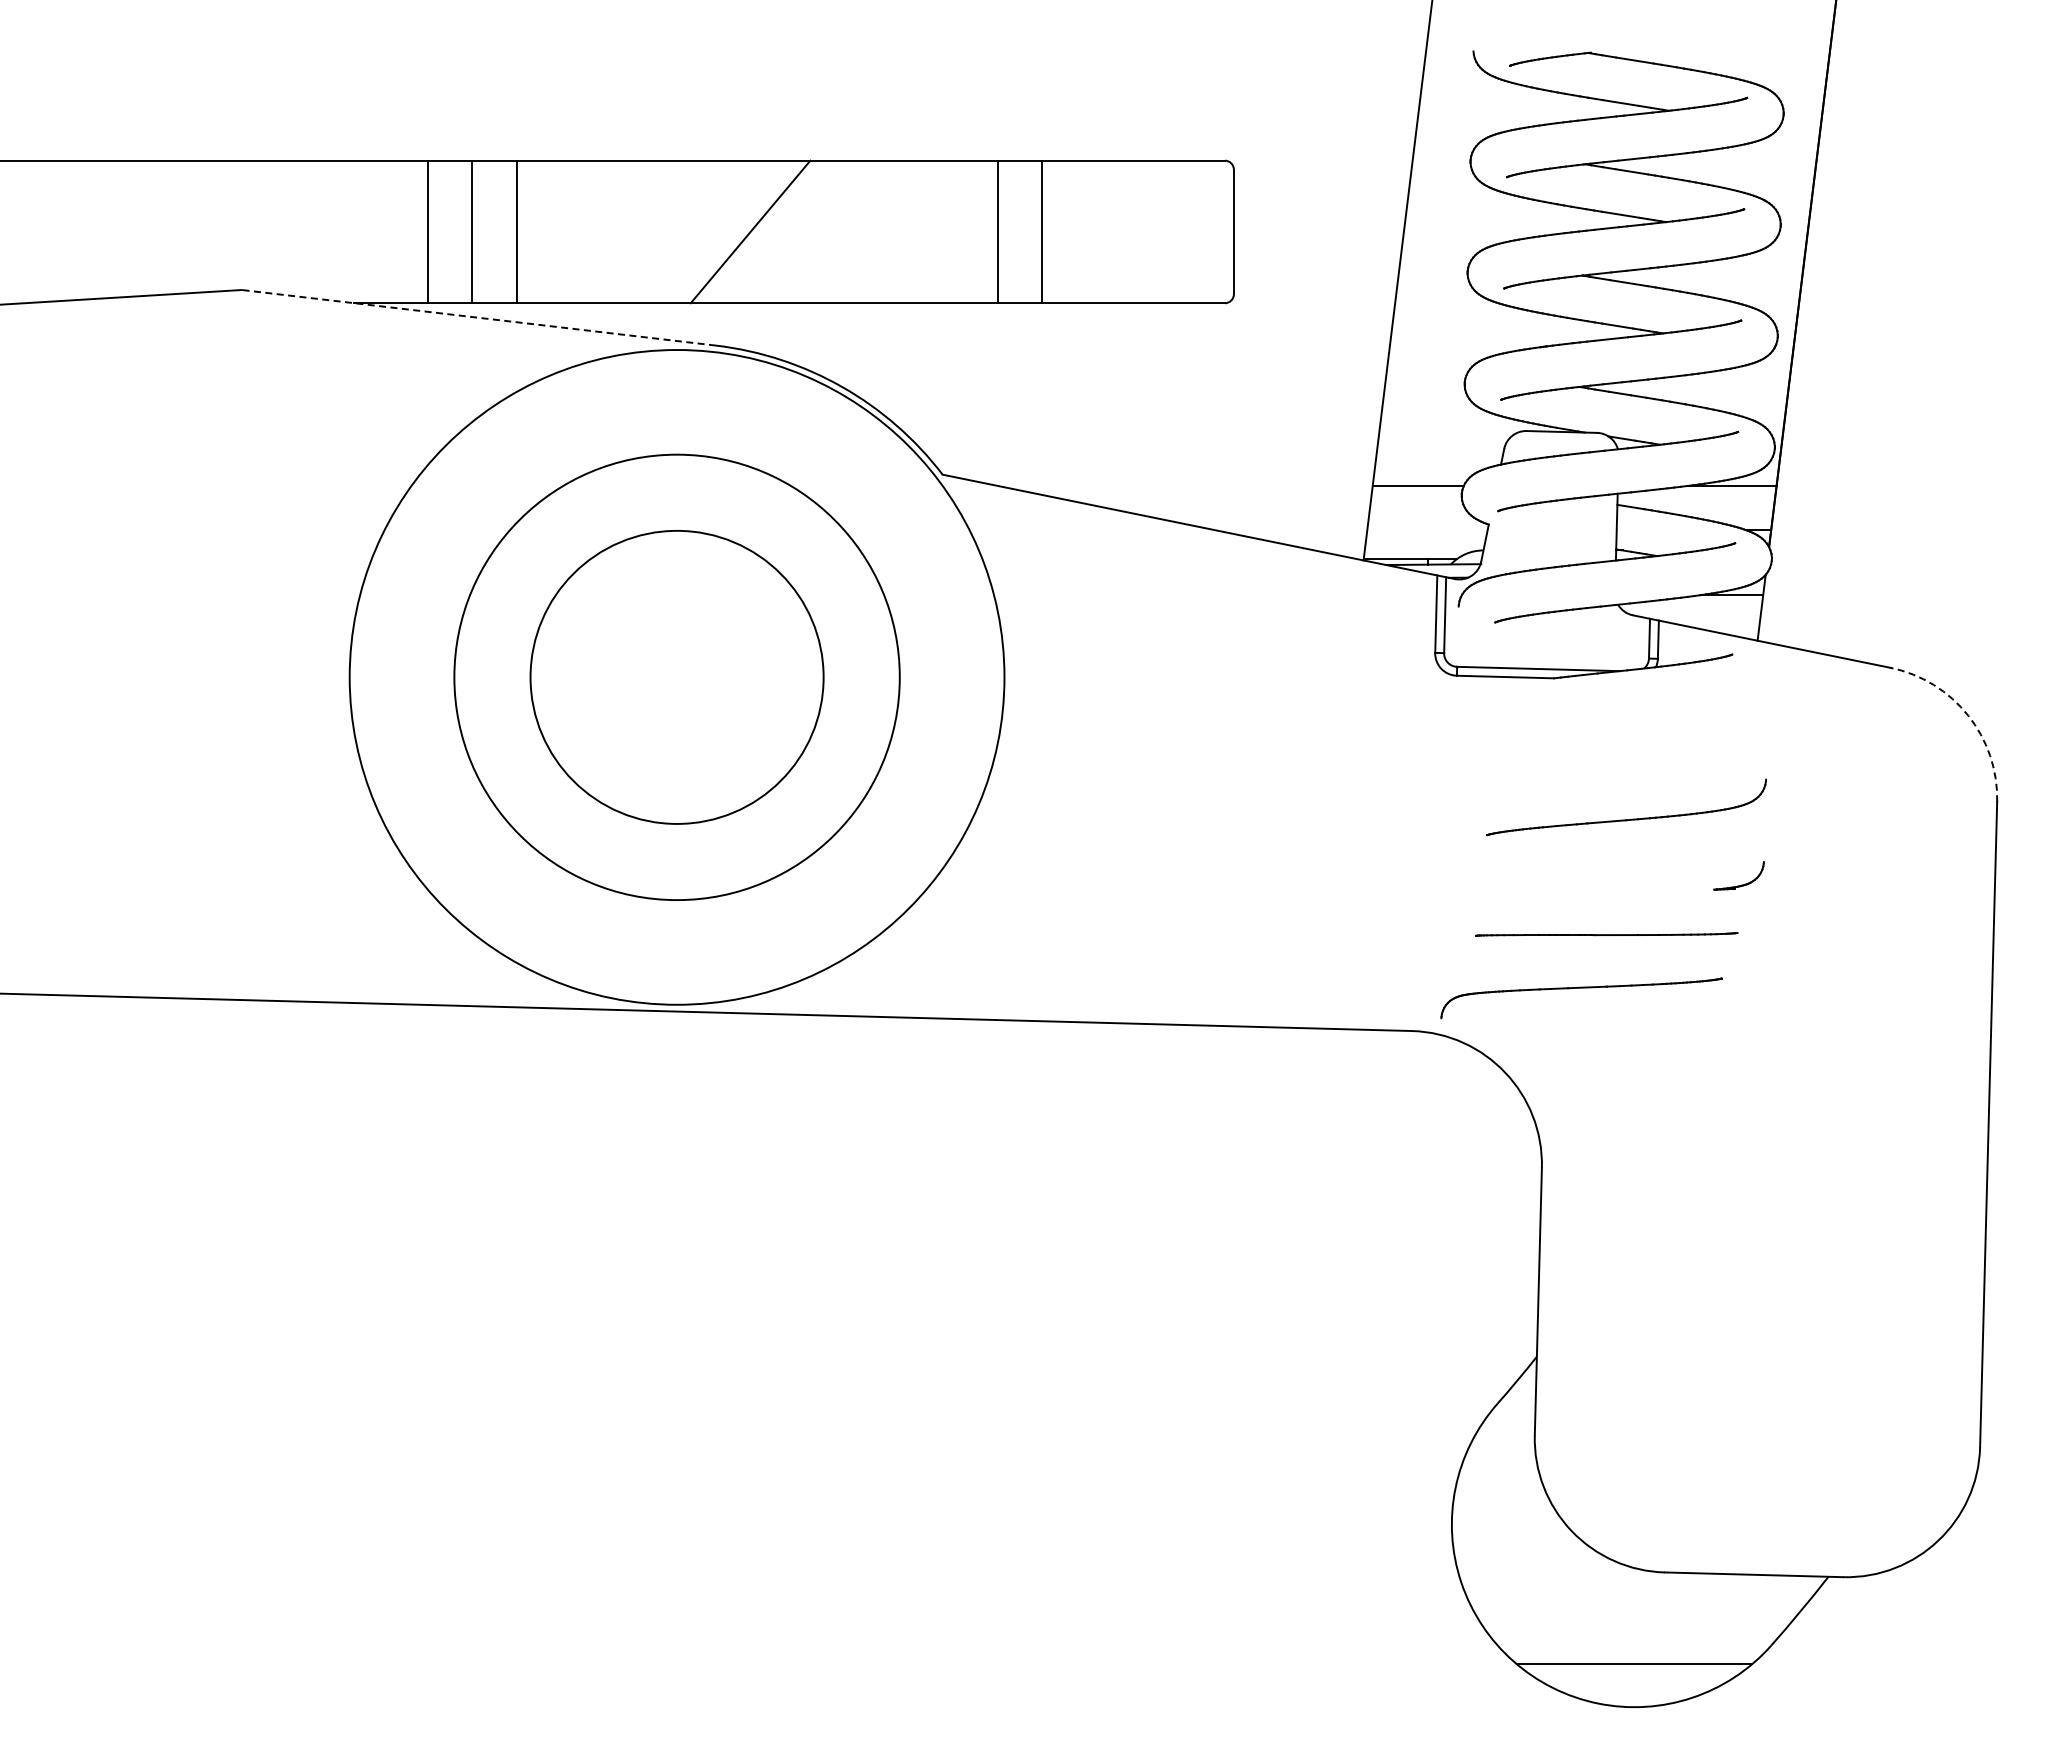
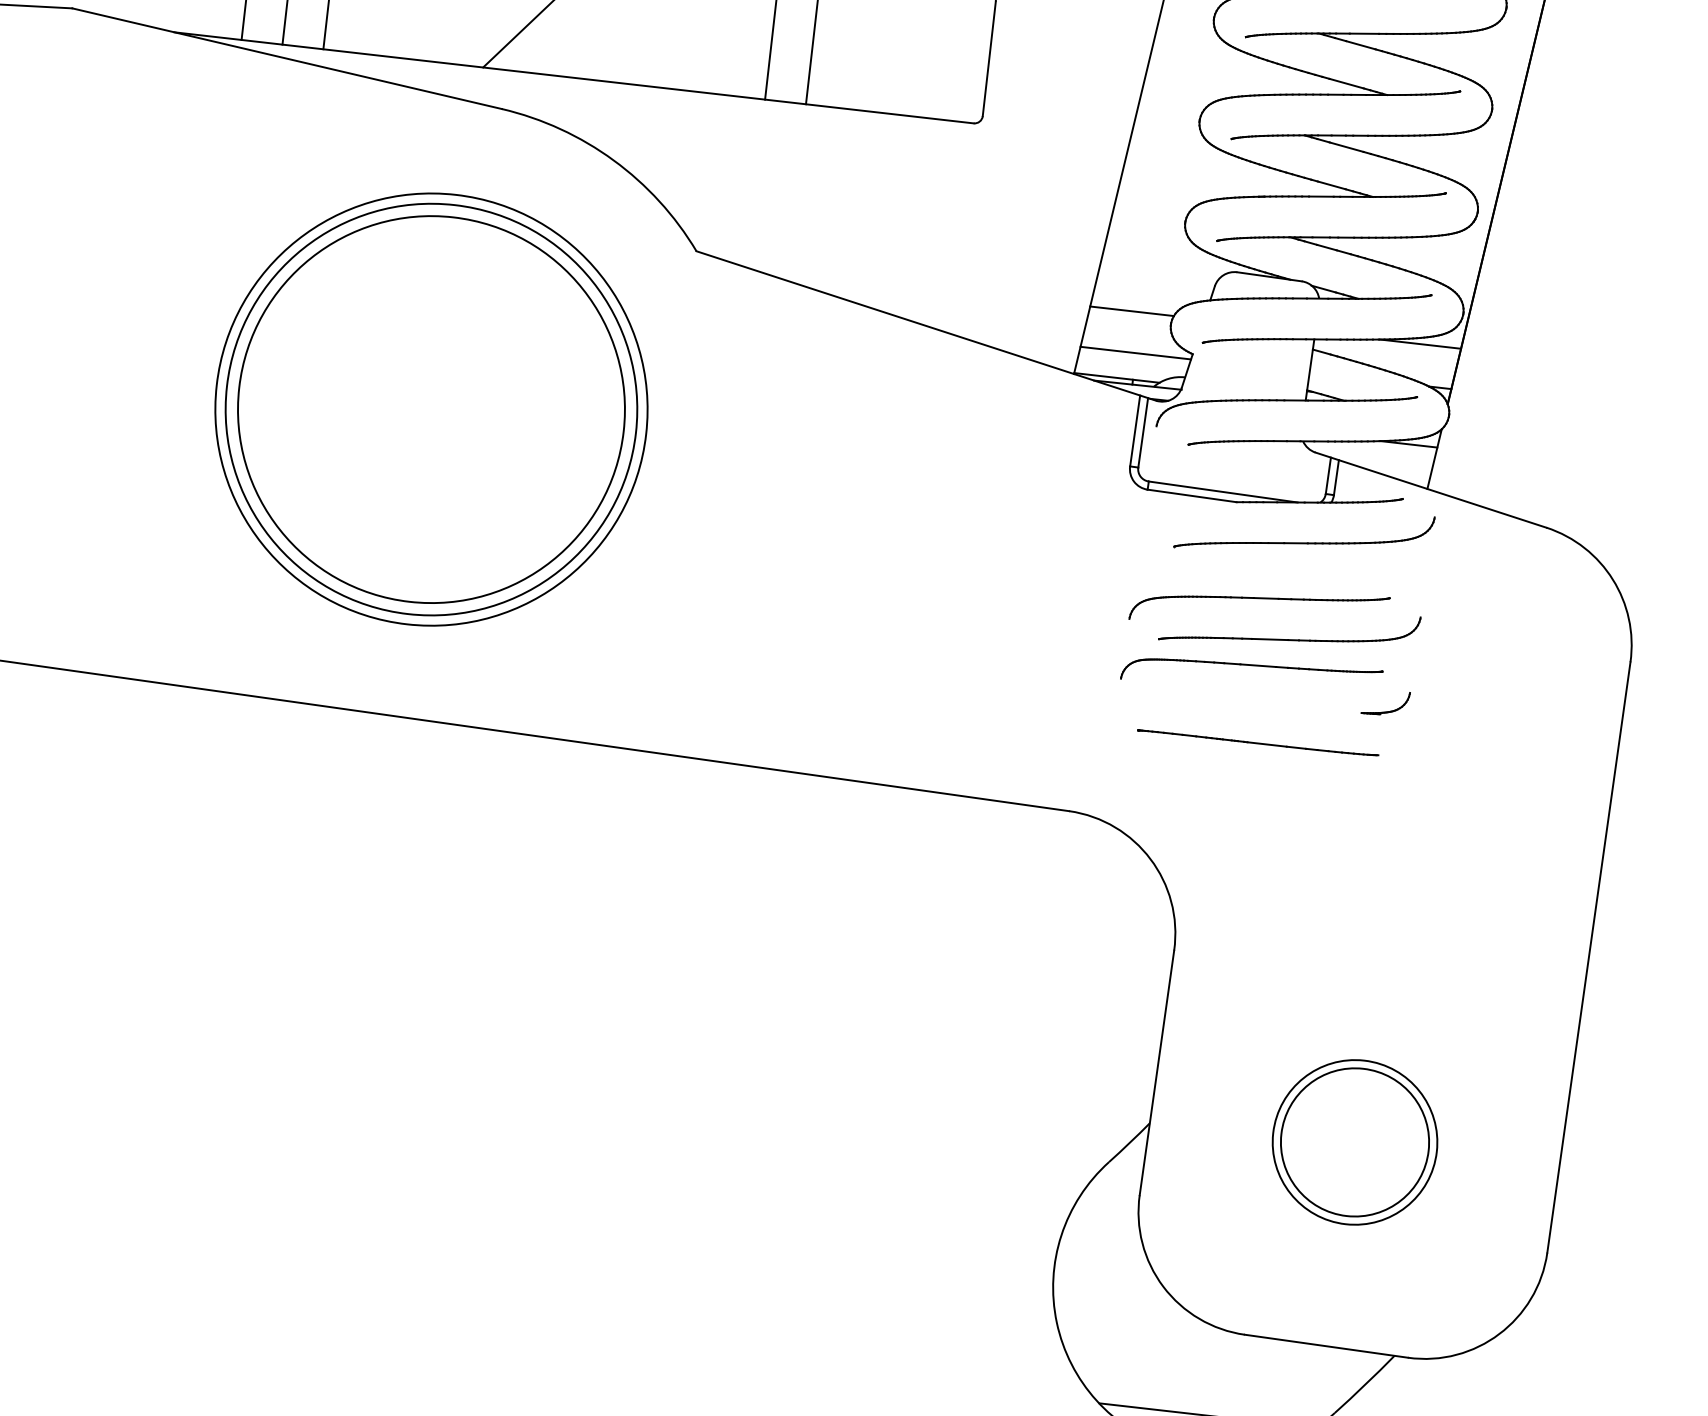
line: (478, 317) -> (286, 58), dashed -> solid
line: (1427, 530) -> (1135, 353), added
circle: (676, 677) -> (430, 409), size x0.71
circle: (676, 677) -> (430, 409), size x1.43
part: (1630, 713) -> (1303, 542), added
arc: (1968, 715) -> (1613, 579), dashed -> solid
part: (1591, 779) -> (1260, 599), added
part: (1581, 988) -> (1252, 666), moved
part: (1759, 1352) -> (1354, 1142), added

